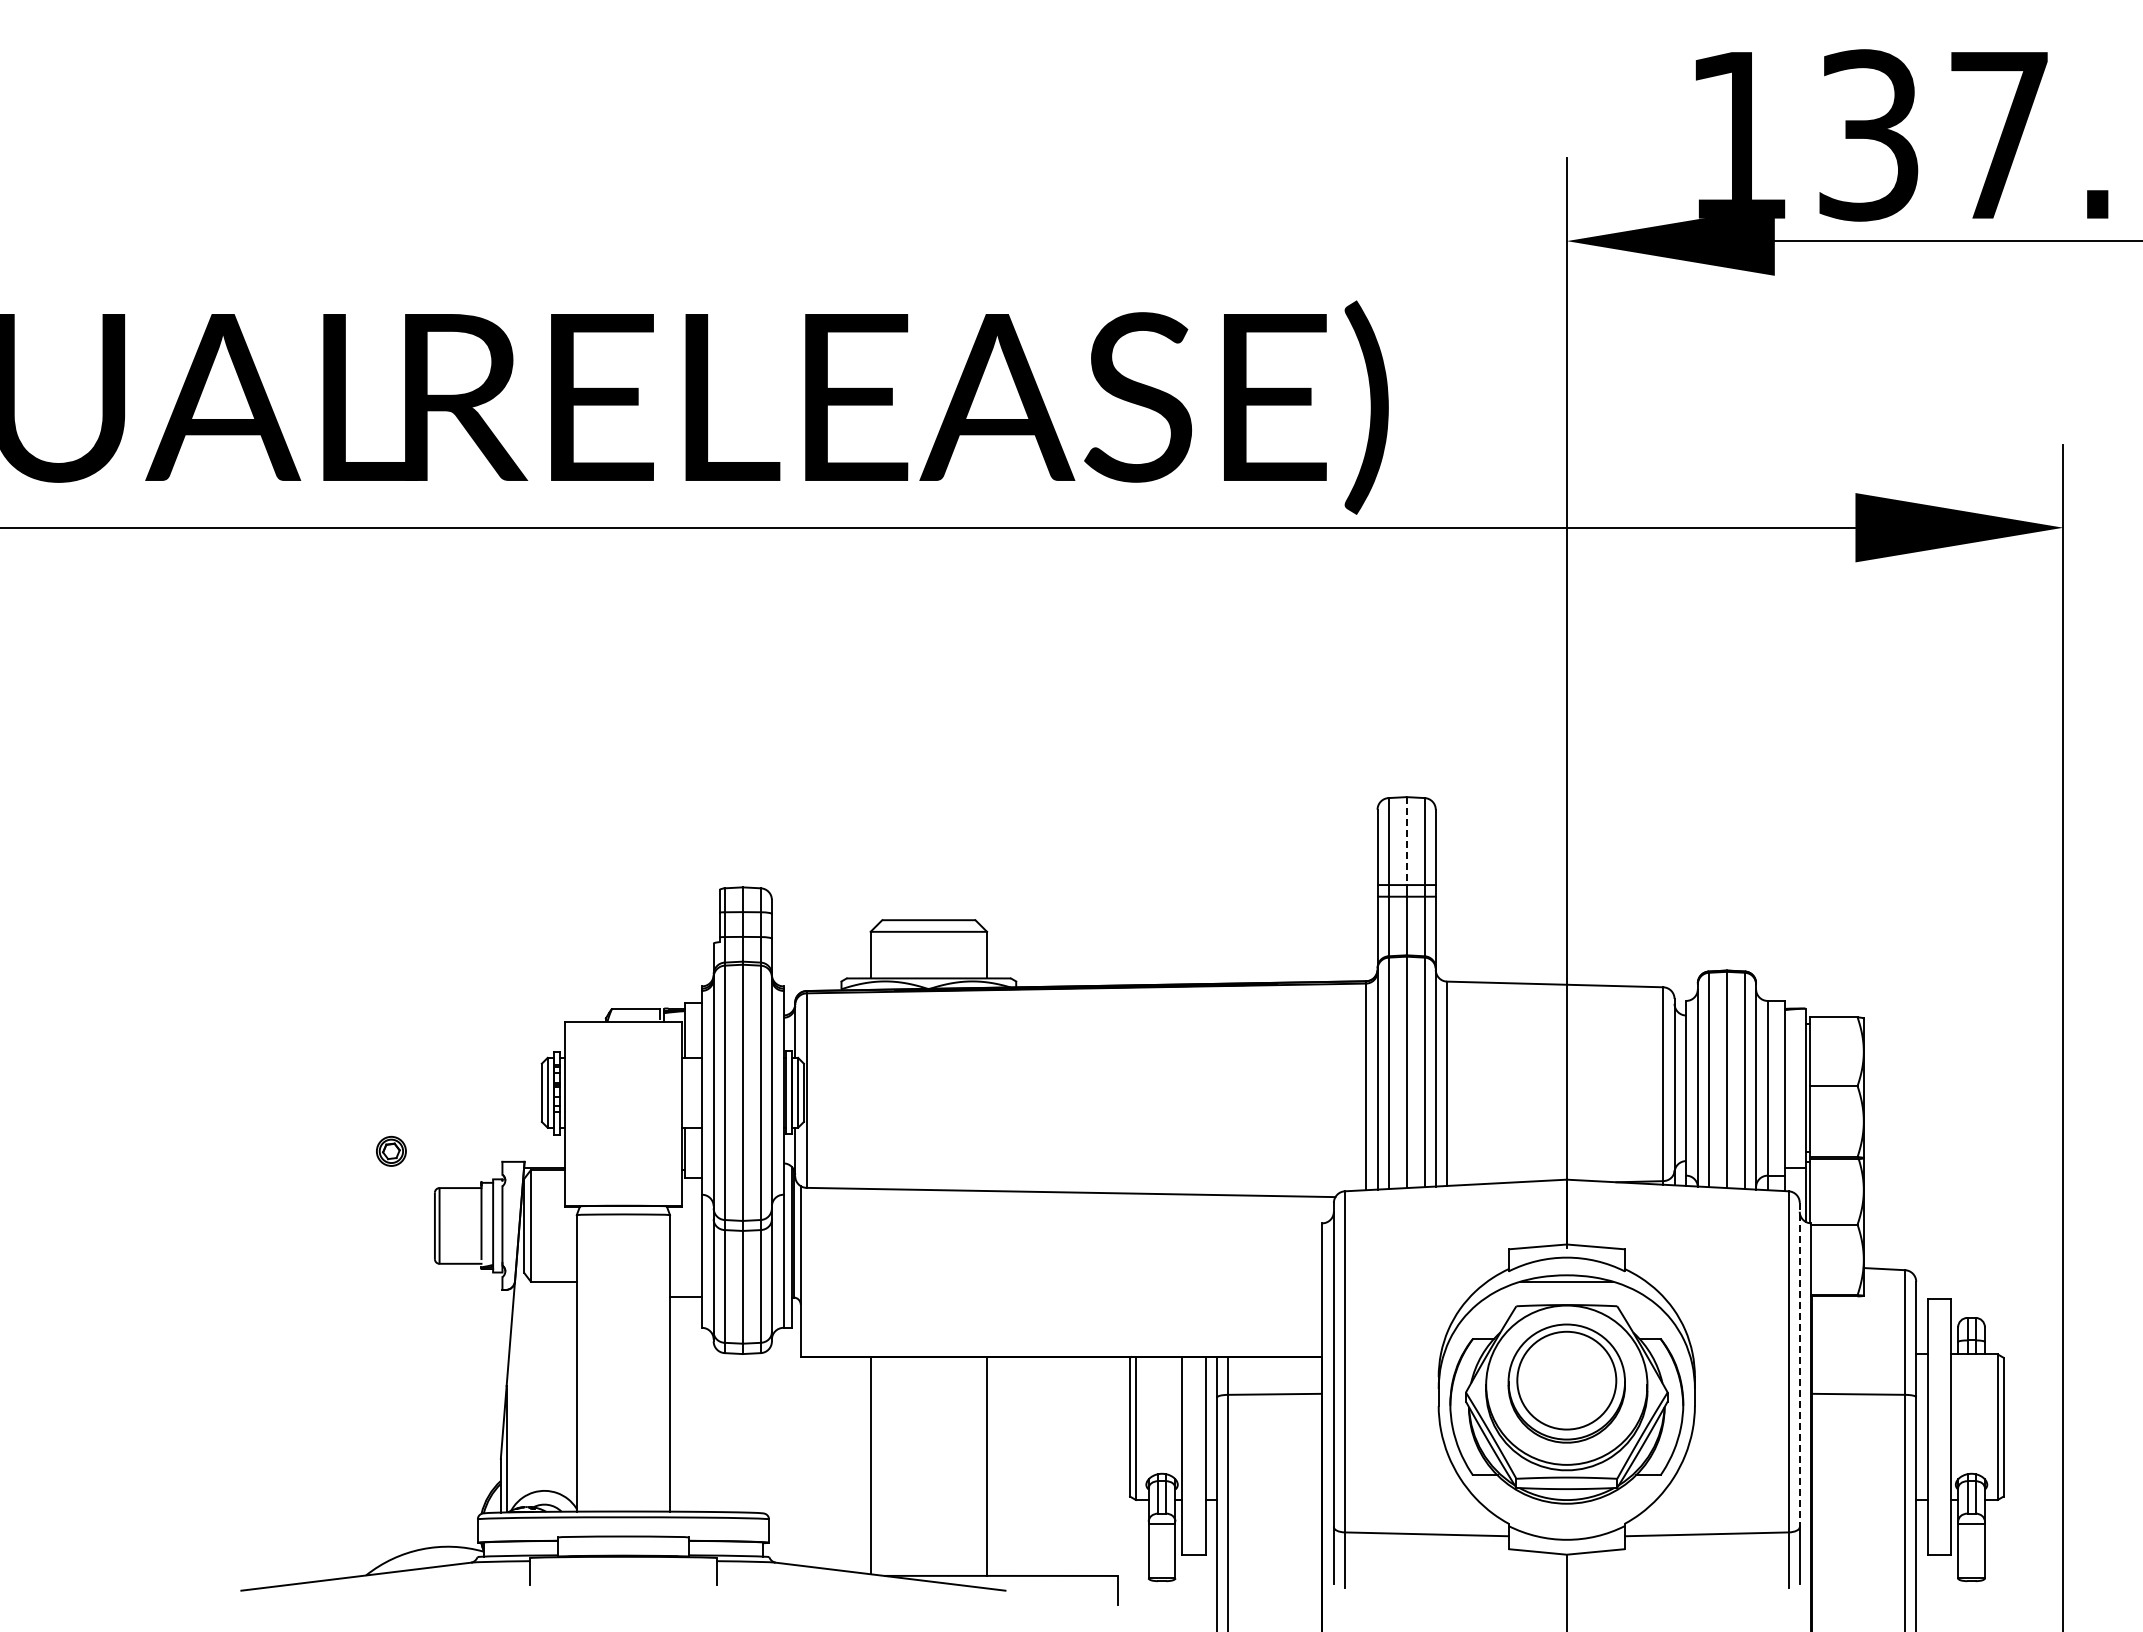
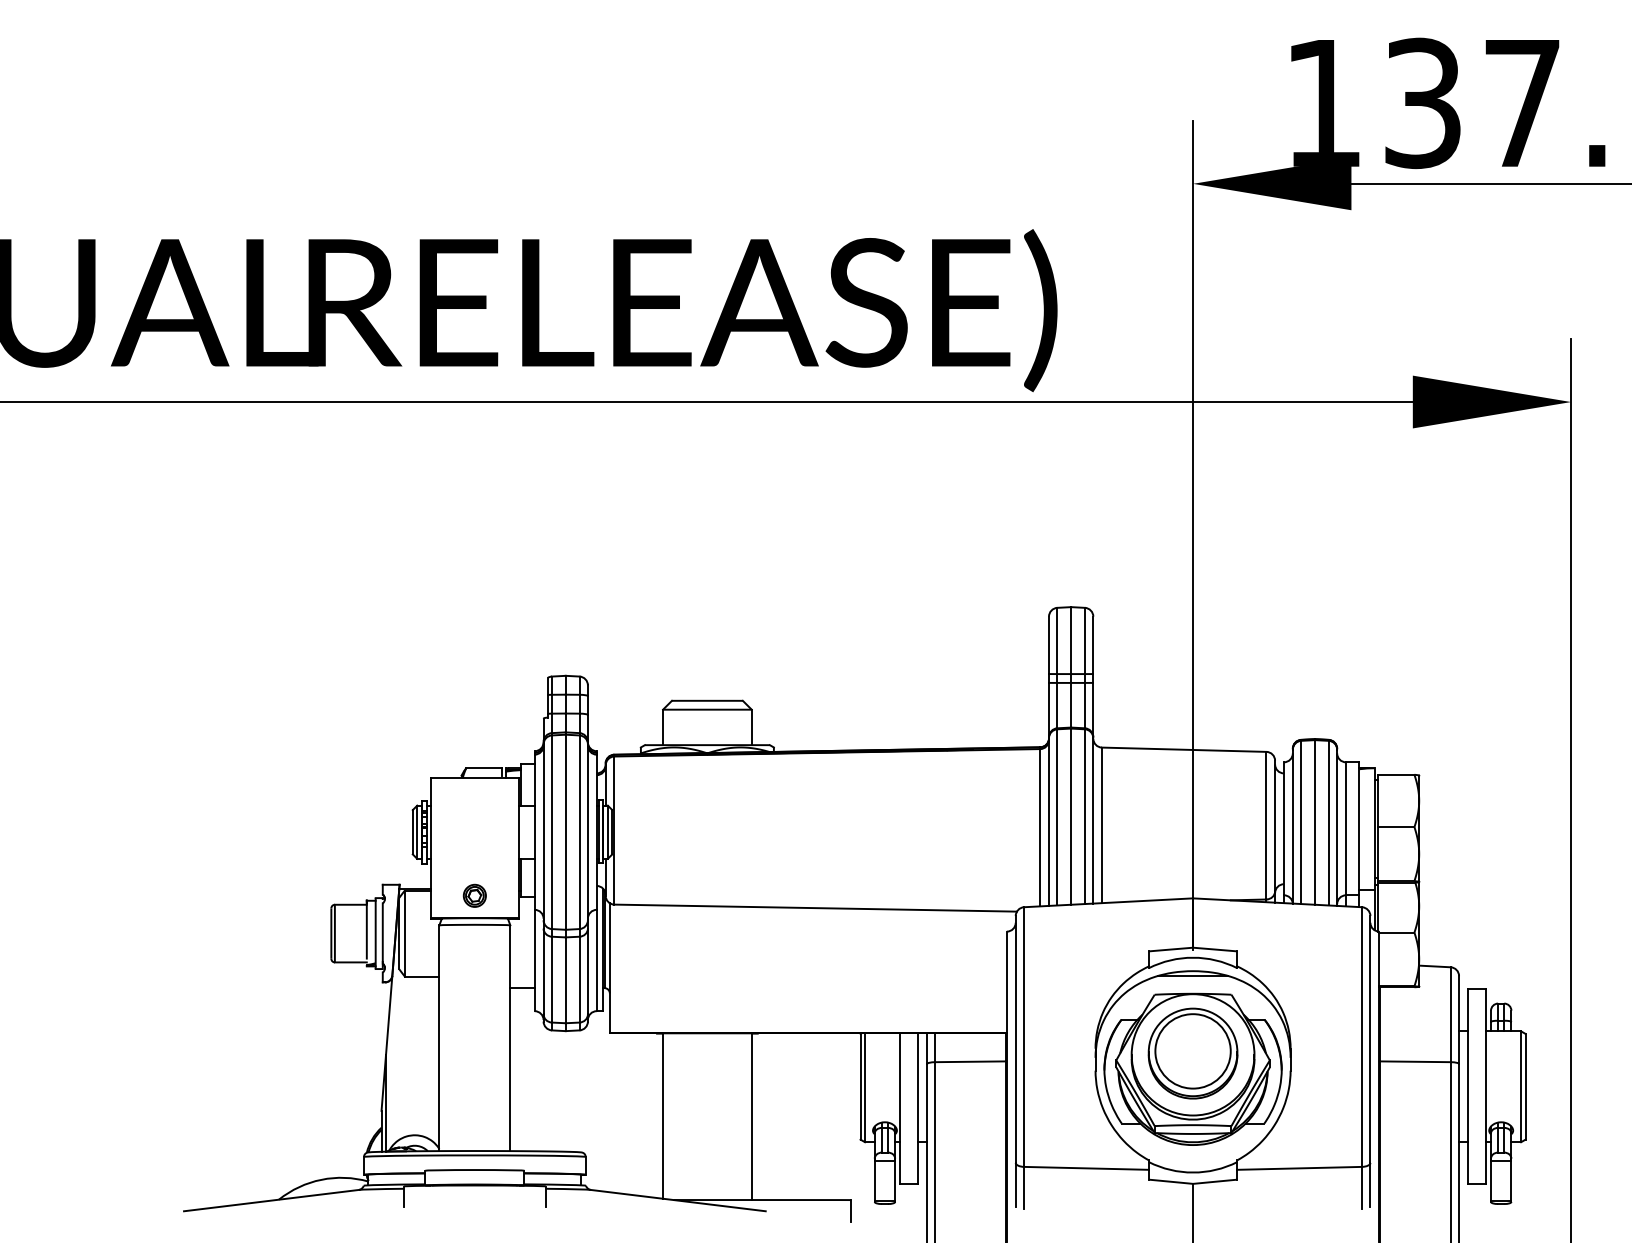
line: (1406, 841) -> (1071, 640), dashed -> solid
part: (391, 1151) -> (474, 895), moved
line: (1799, 1365) -> (1370, 1039), dashed -> solid

